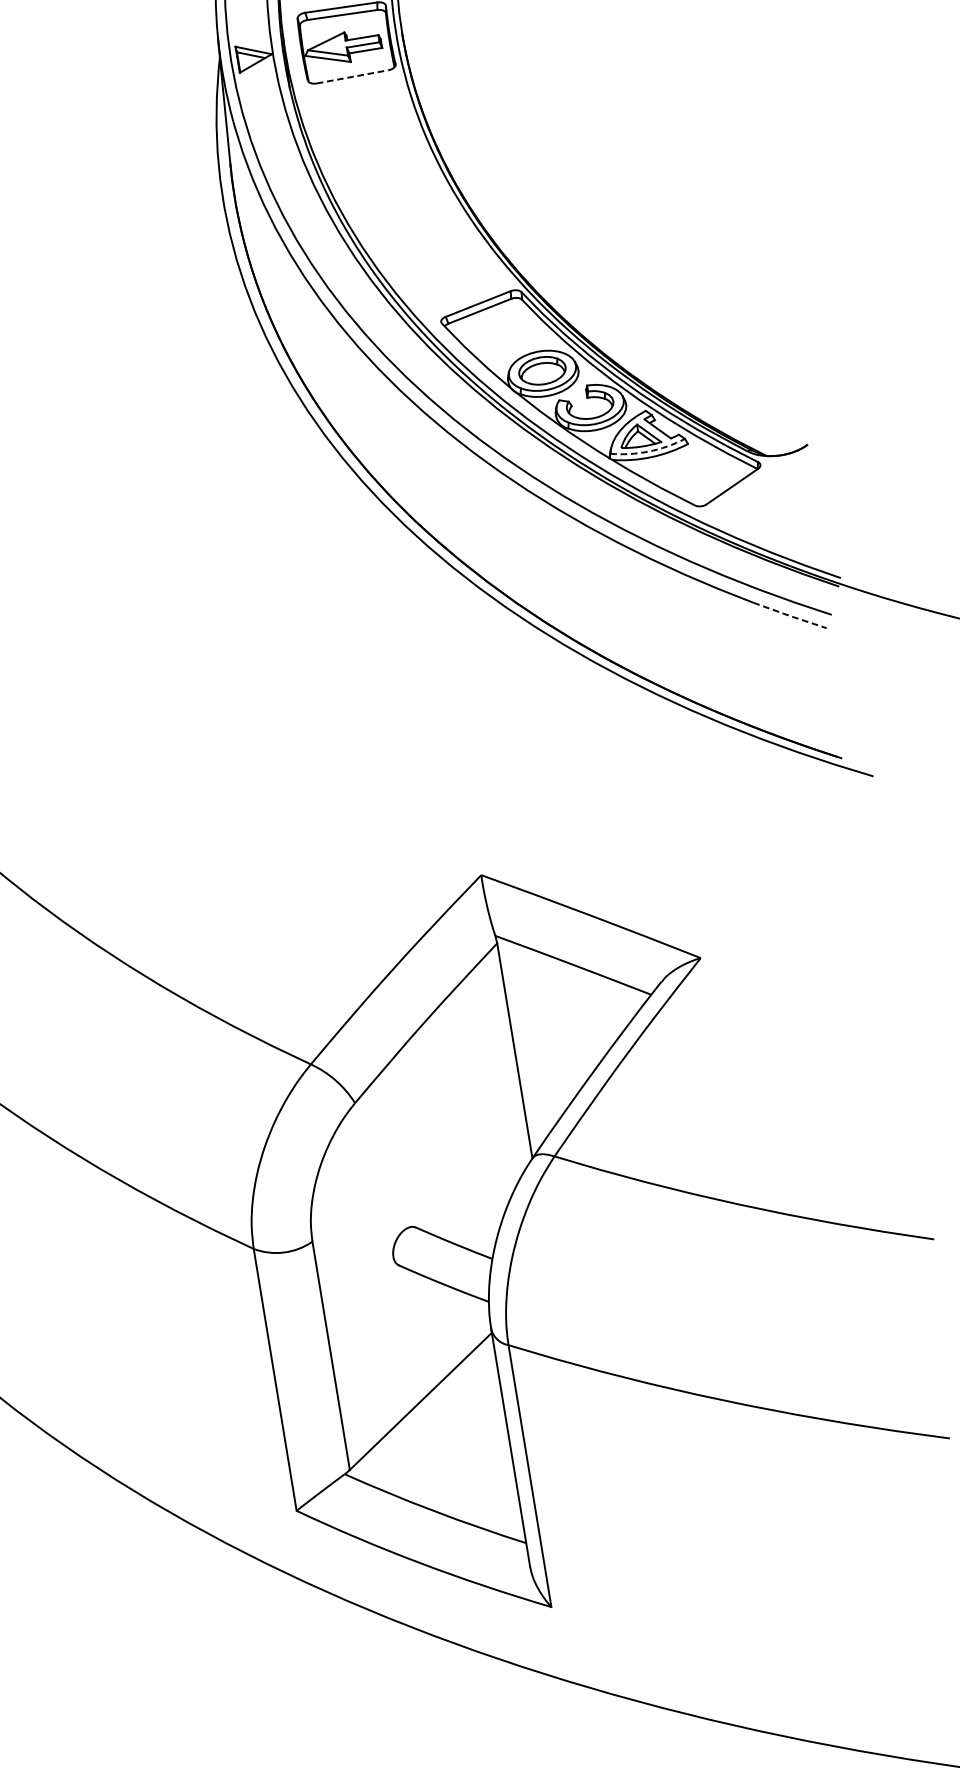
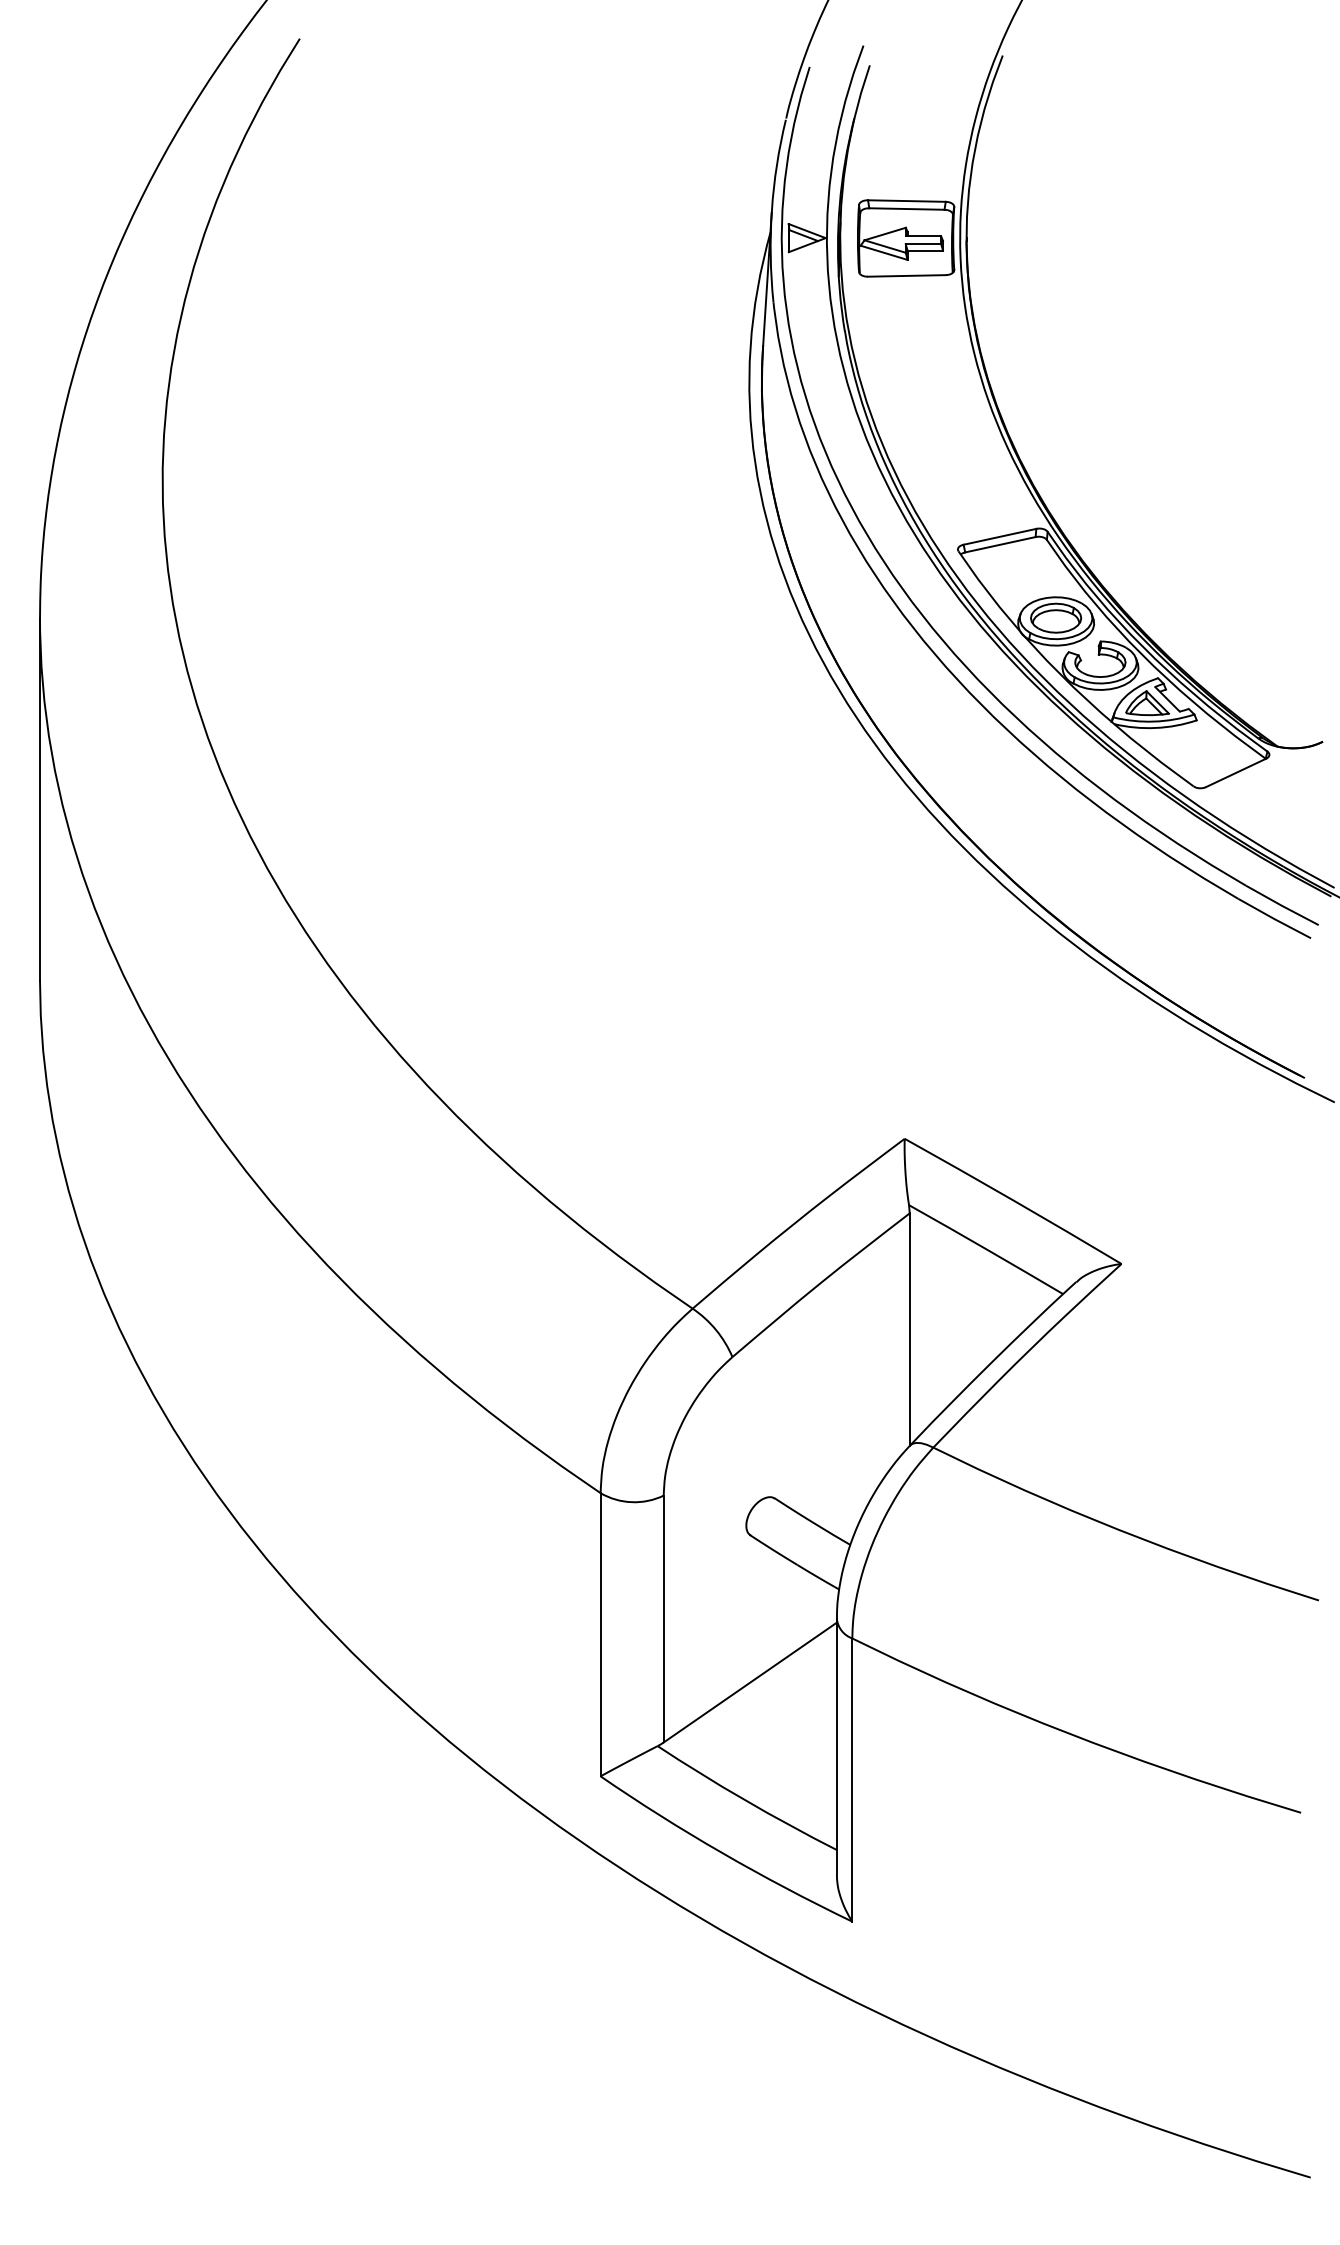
line: (352, 76) -> (906, 275), dashed -> solid
arc: (649, 451) -> (1154, 721), dashed -> solid
line: (789, 615) -> (1274, 918), dashed -> solid

